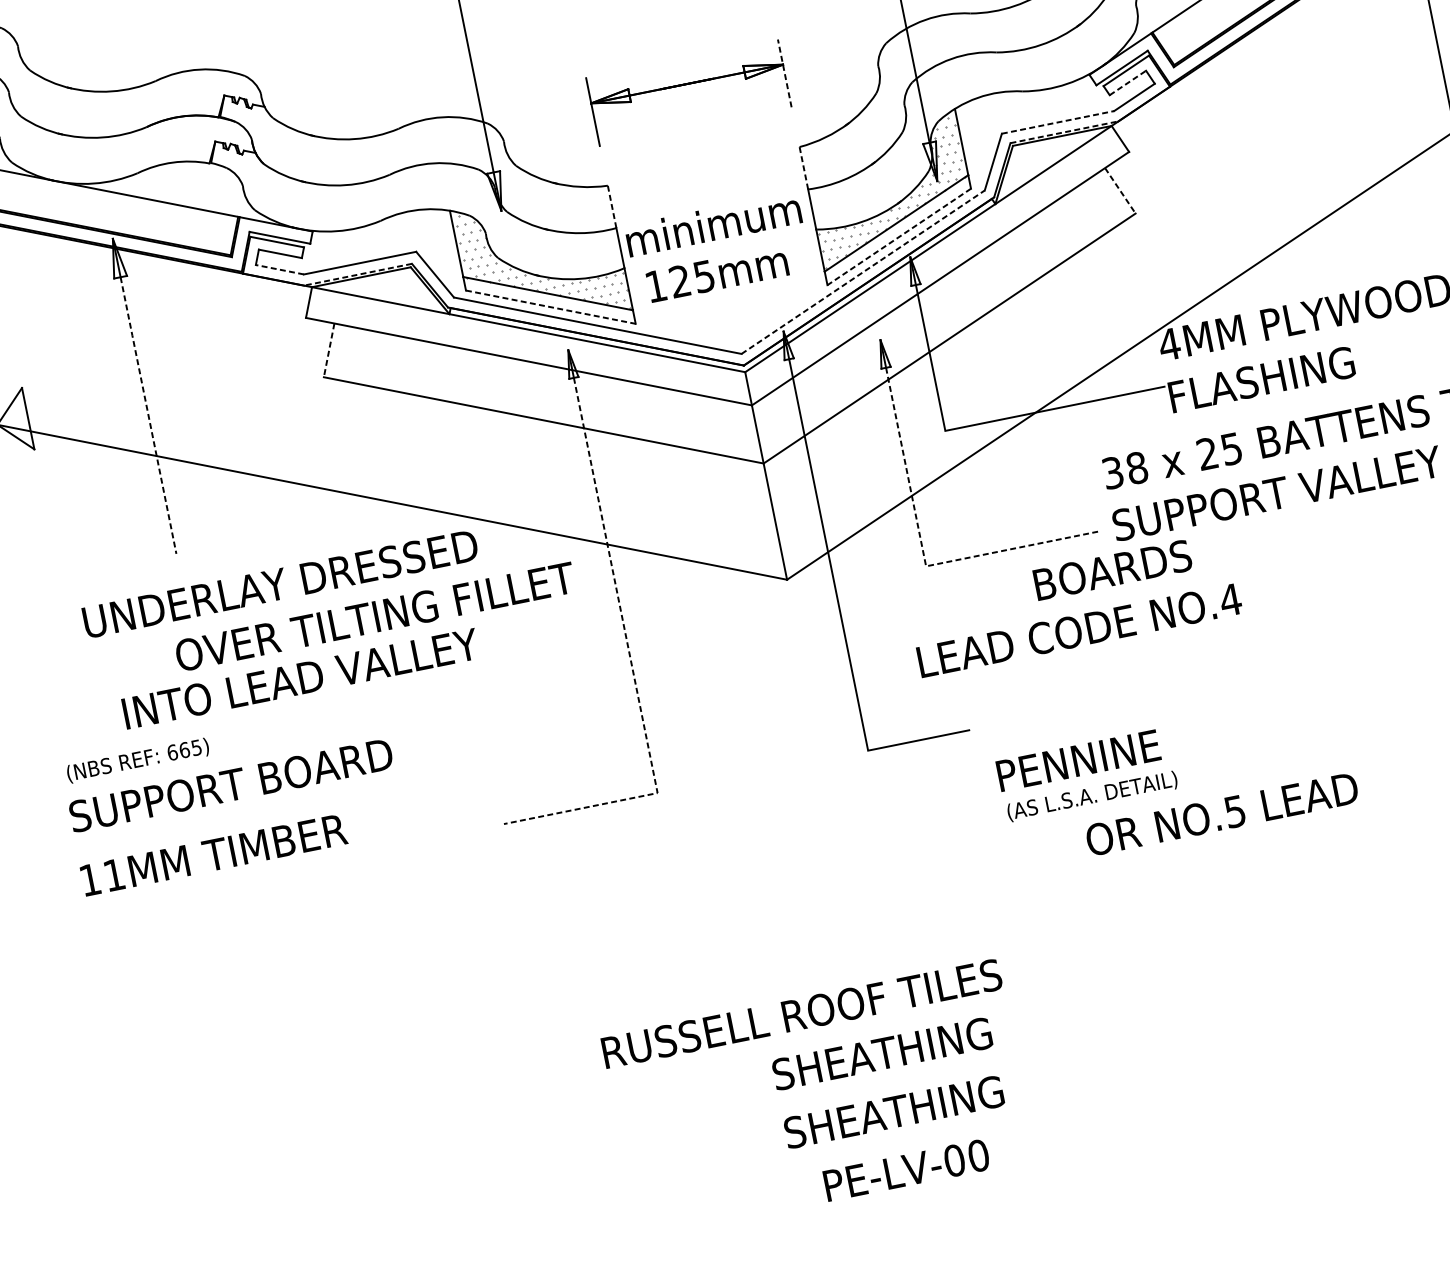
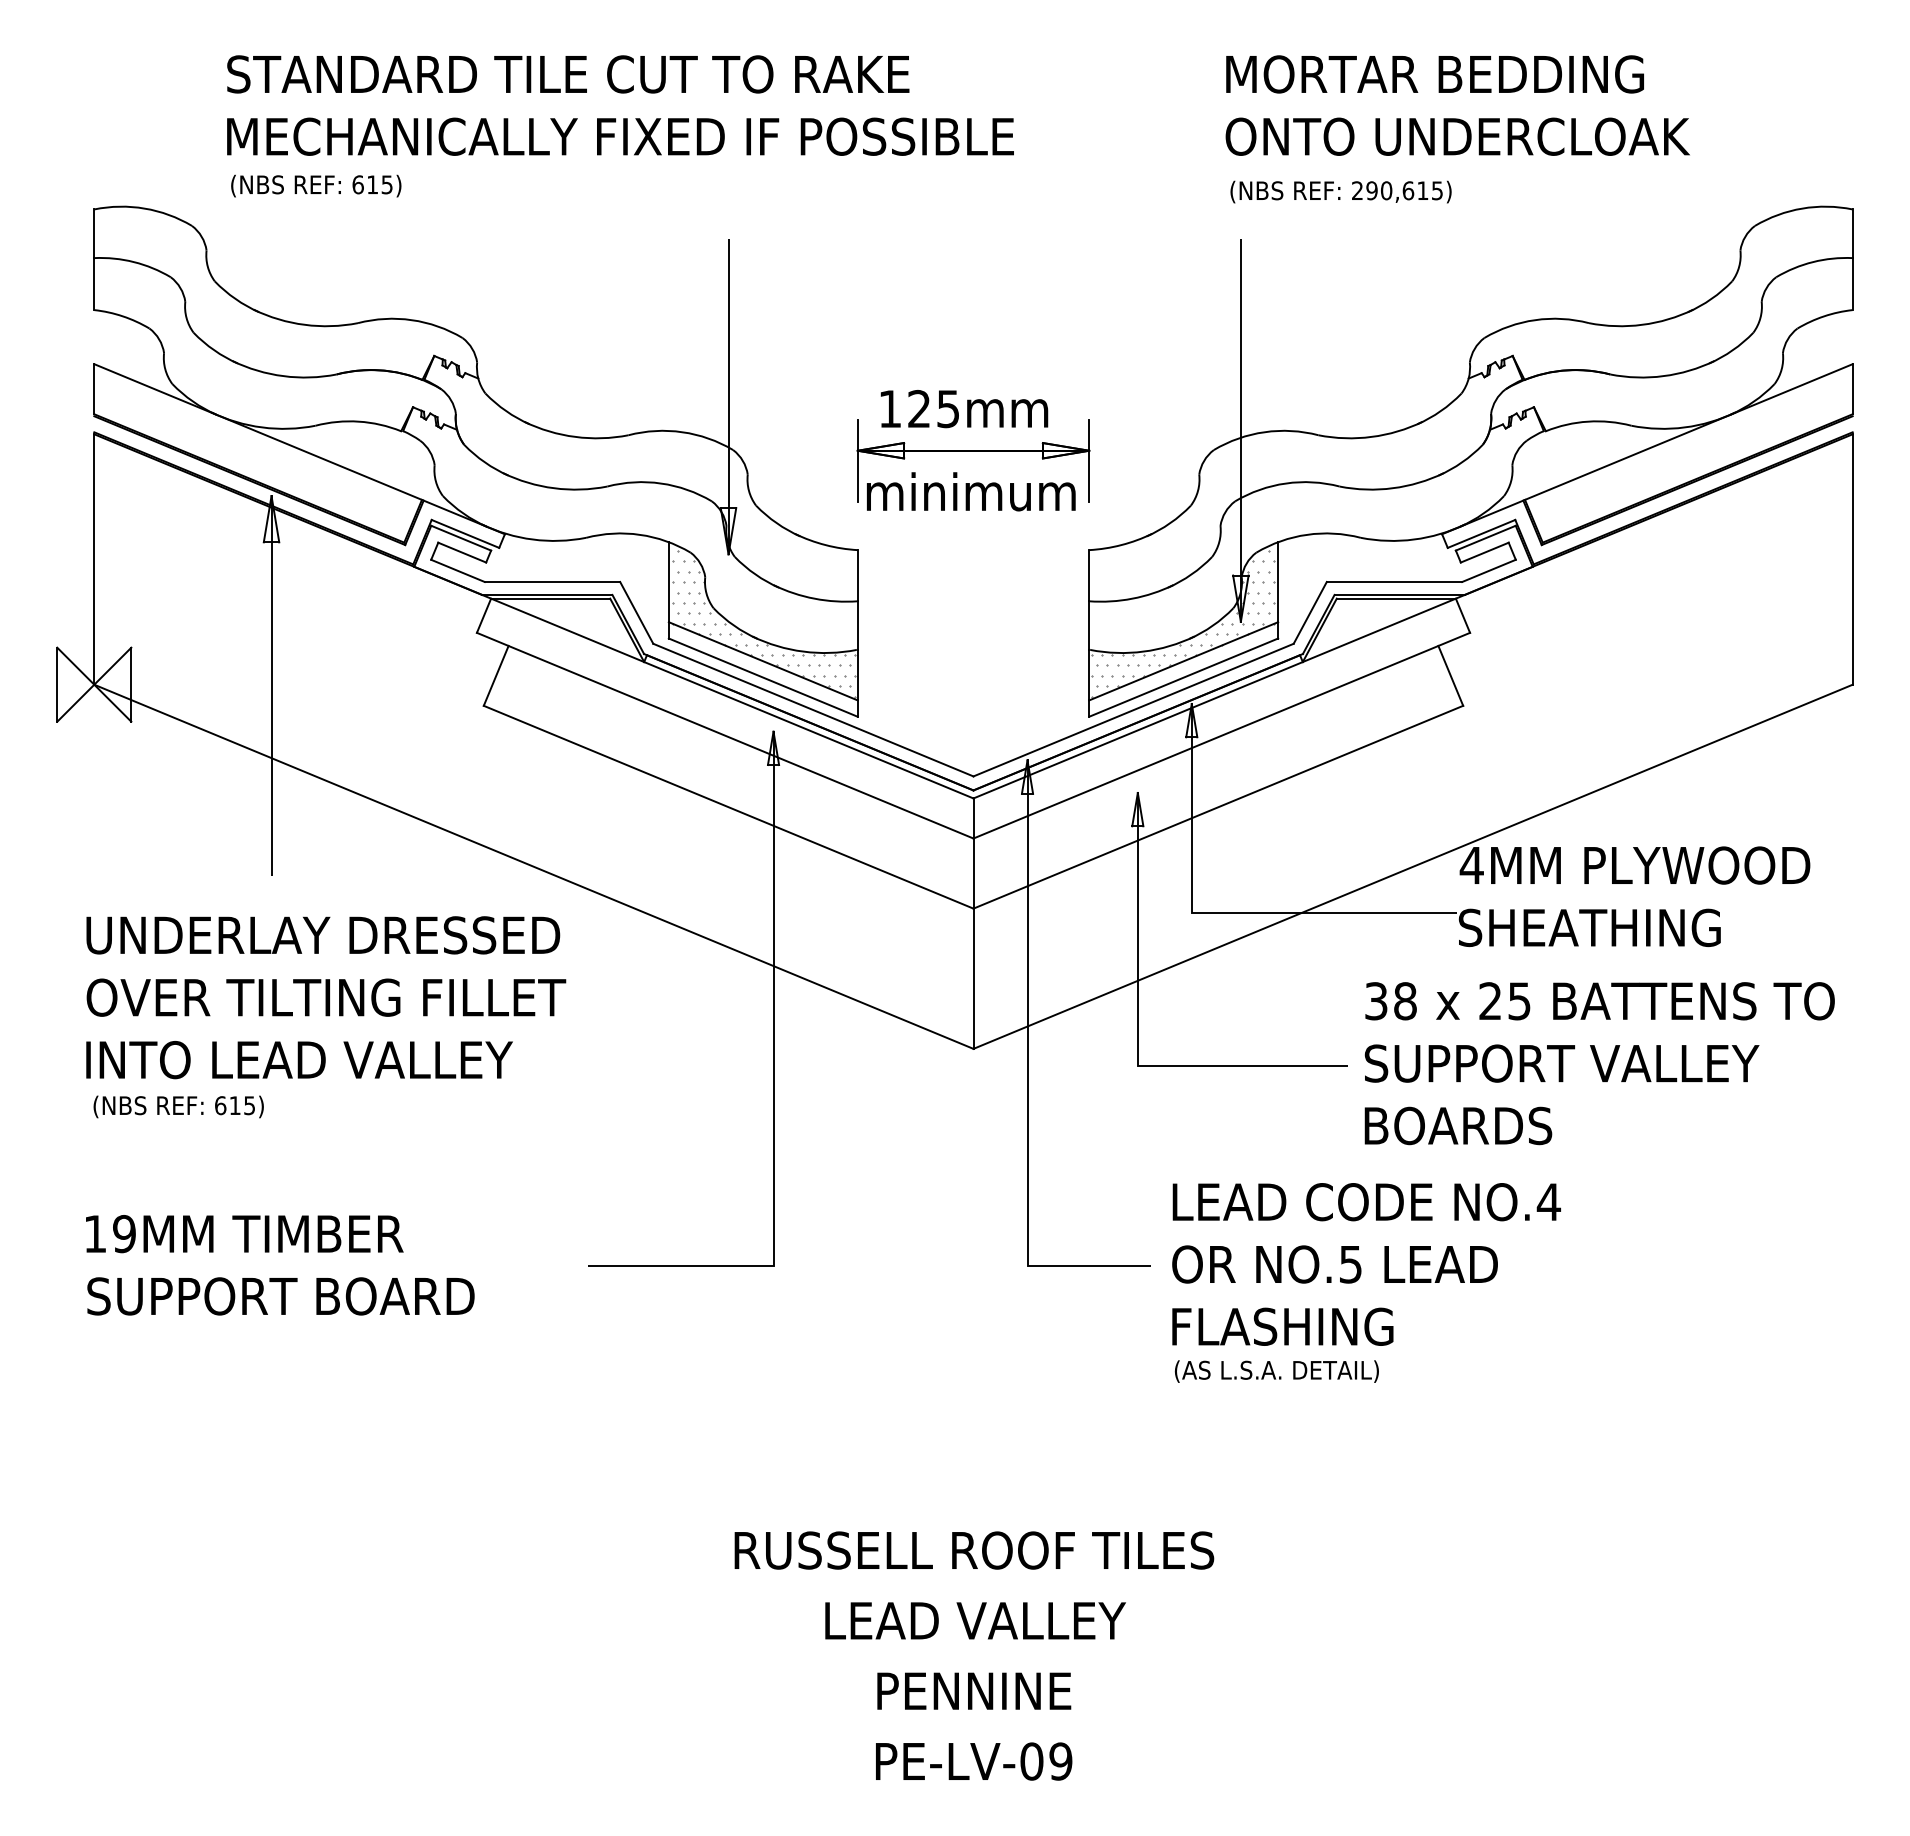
line: (785, 73) -> (1089, 461), dashed -> solid
line: (1127, 82) -> (1484, 552), dashed -> solid
line: (1058, 122) -> (1394, 582), dashed -> solid
line: (1065, 131) -> (1400, 594), dashed -> solid
line: (804, 168) -> (1089, 575), dashed -> solid
line: (1120, 191) -> (1450, 676), dashed -> solid
line: (611, 206) -> (857, 575), dashed -> solid
text: (713, 224) -> (971, 491), moved
line: (899, 236) -> (1183, 677), dashed -> solid
line: (279, 269) -> (457, 570), dashed -> solid
line: (863, 271) -> (1134, 709), dashed -> solid
line: (357, 274) -> (546, 594), dashed -> solid
text: (717, 274) -> (964, 409), moved
line: (550, 307) -> (763, 677), dashed -> solid
line: (329, 350) -> (496, 676), dashed -> solid
text: (1277, 376) -> (1589, 927), FLASHING -> SHEATHING
line: (148, 414) -> (271, 708), dashed -> solid
line: (923, 554) -> (1137, 1051), dashed -> solid
text: (1112, 569) -> (1458, 1125), moved
text: (280, 584) -> (323, 935), moved
text: (375, 616) -> (326, 997), moved
text: (1079, 630) -> (1366, 1202), moved
line: (631, 663) -> (773, 1109), dashed -> solid
text: (300, 679) -> (299, 1060), moved
text: (184, 750) -> (234, 1105), 665) -> 615)
text: (1091, 757) -> (1284, 1326), PENNINE -> FLASHING
text: (230, 785) -> (280, 1296), moved
text: (1221, 814) -> (1334, 1264), moved
text: (114, 875) -> (124, 1234), 11MM -> 19MM
text: (802, 1013) -> (974, 1550), moved
text: (884, 1053) -> (975, 1620), SHEATHING -> LEAD VALLEY
text: (894, 1112) -> (973, 1691), SHEATHING -> PENNINE
text: (978, 1155) -> (1060, 1761), PE-LV-00 -> PE-LV-09

